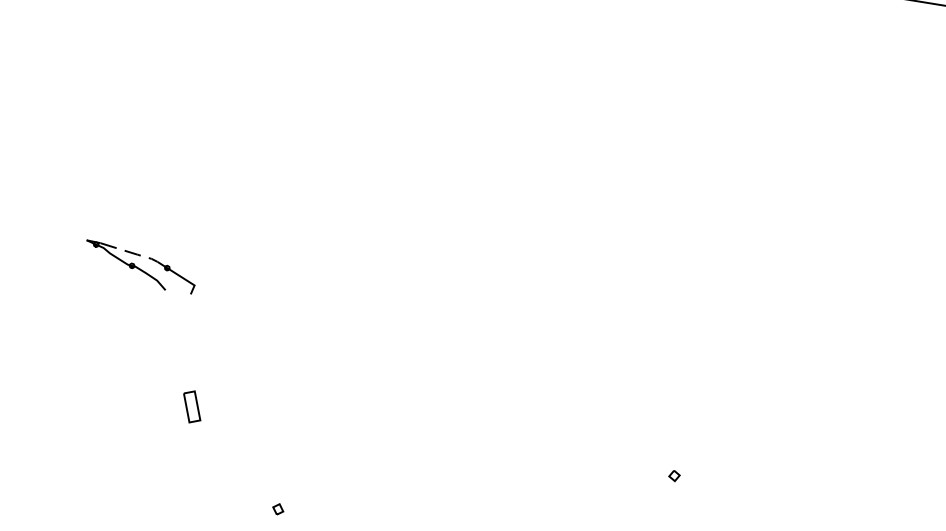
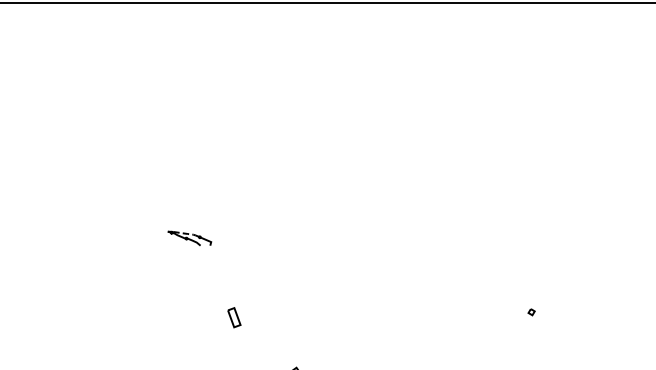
part: (140, 267) -> (189, 238), size x0.62

